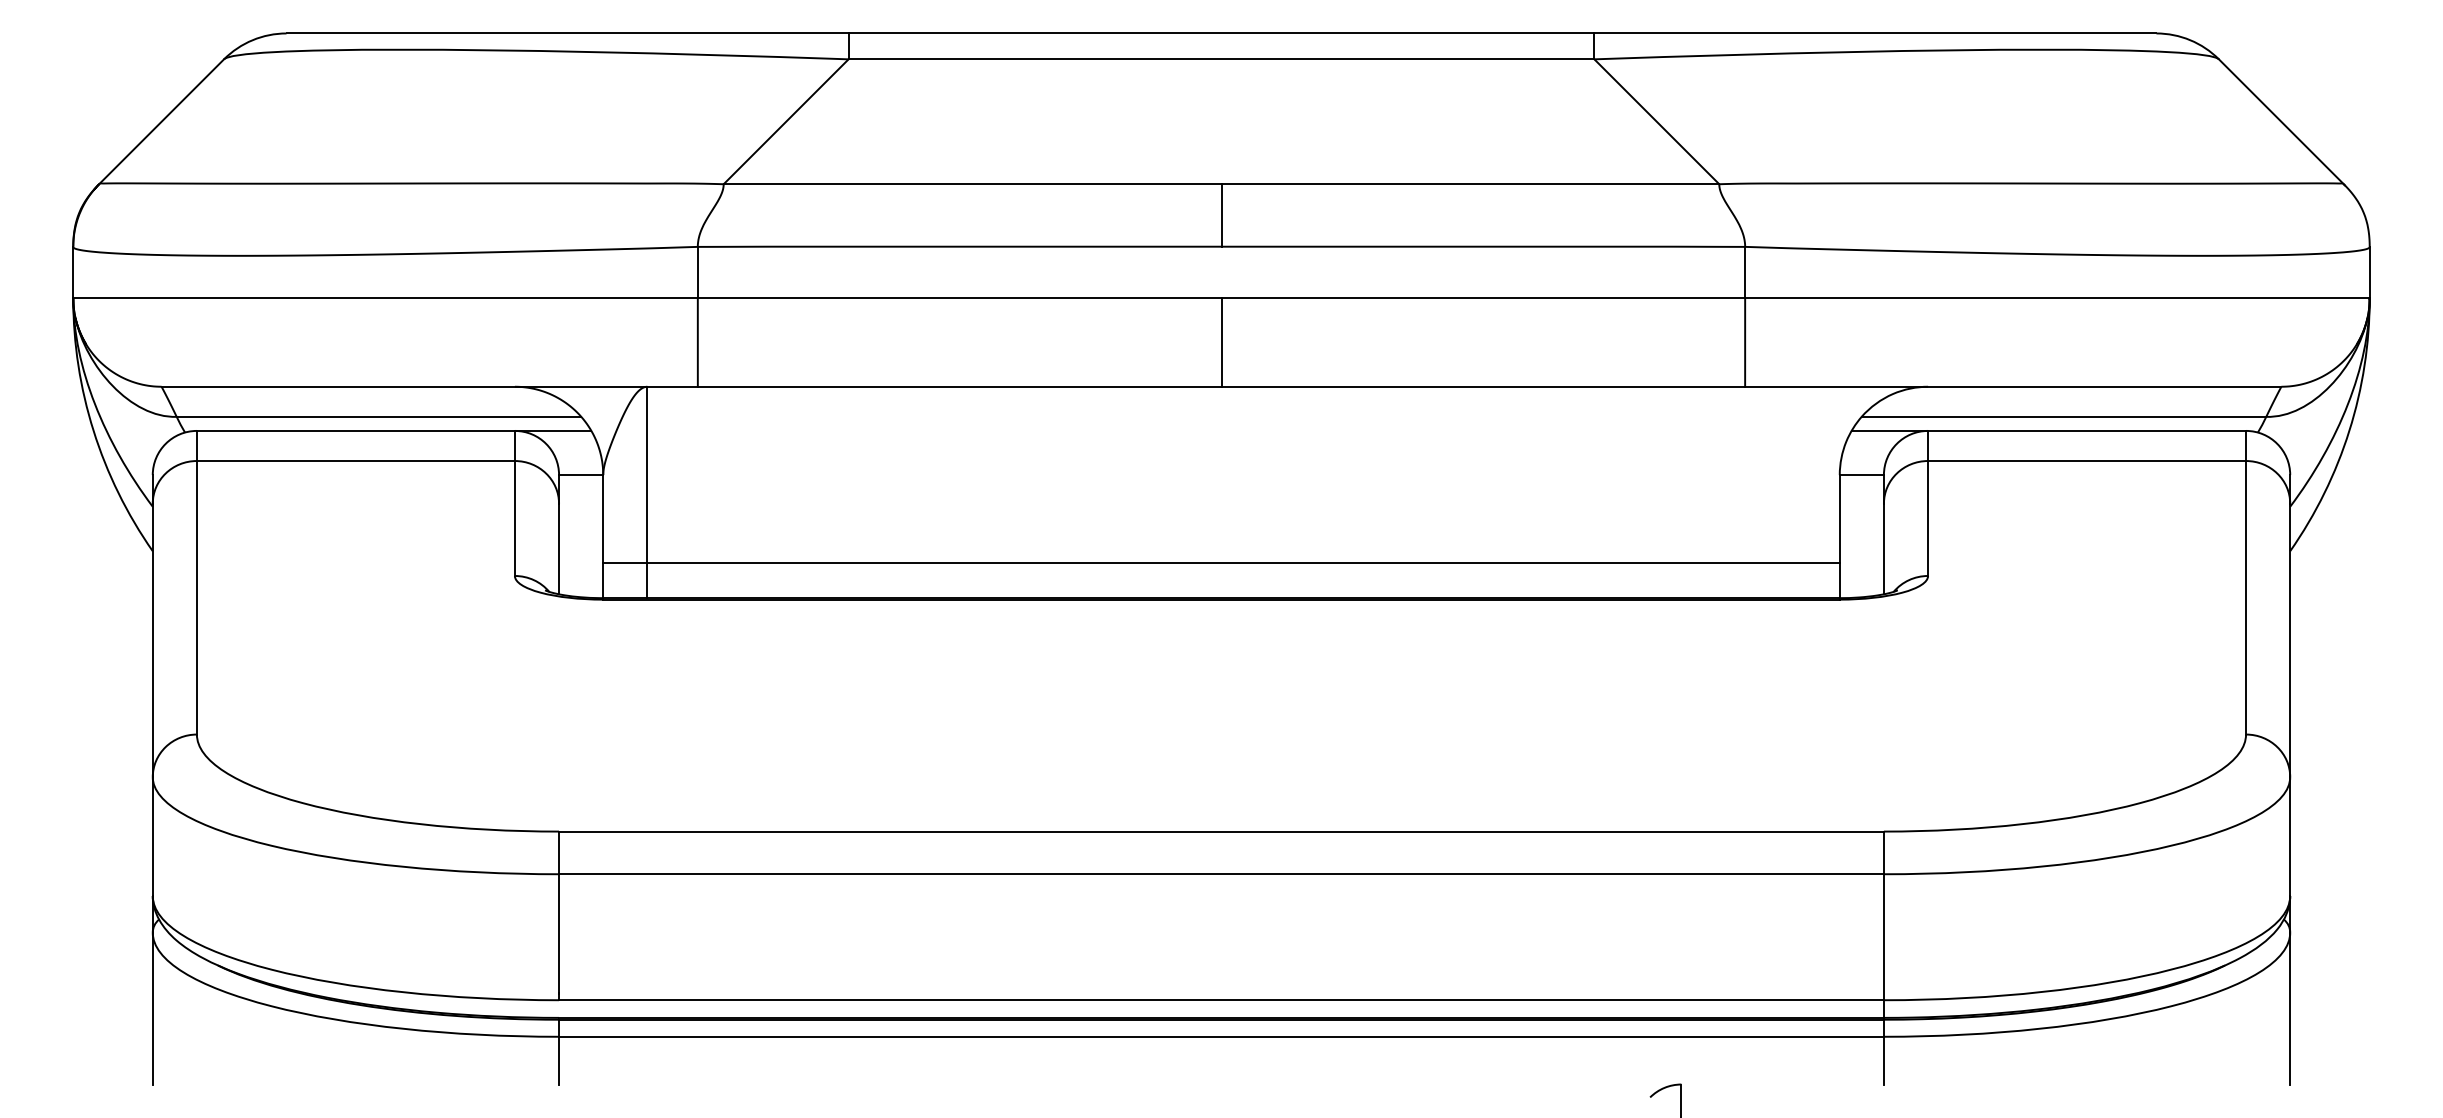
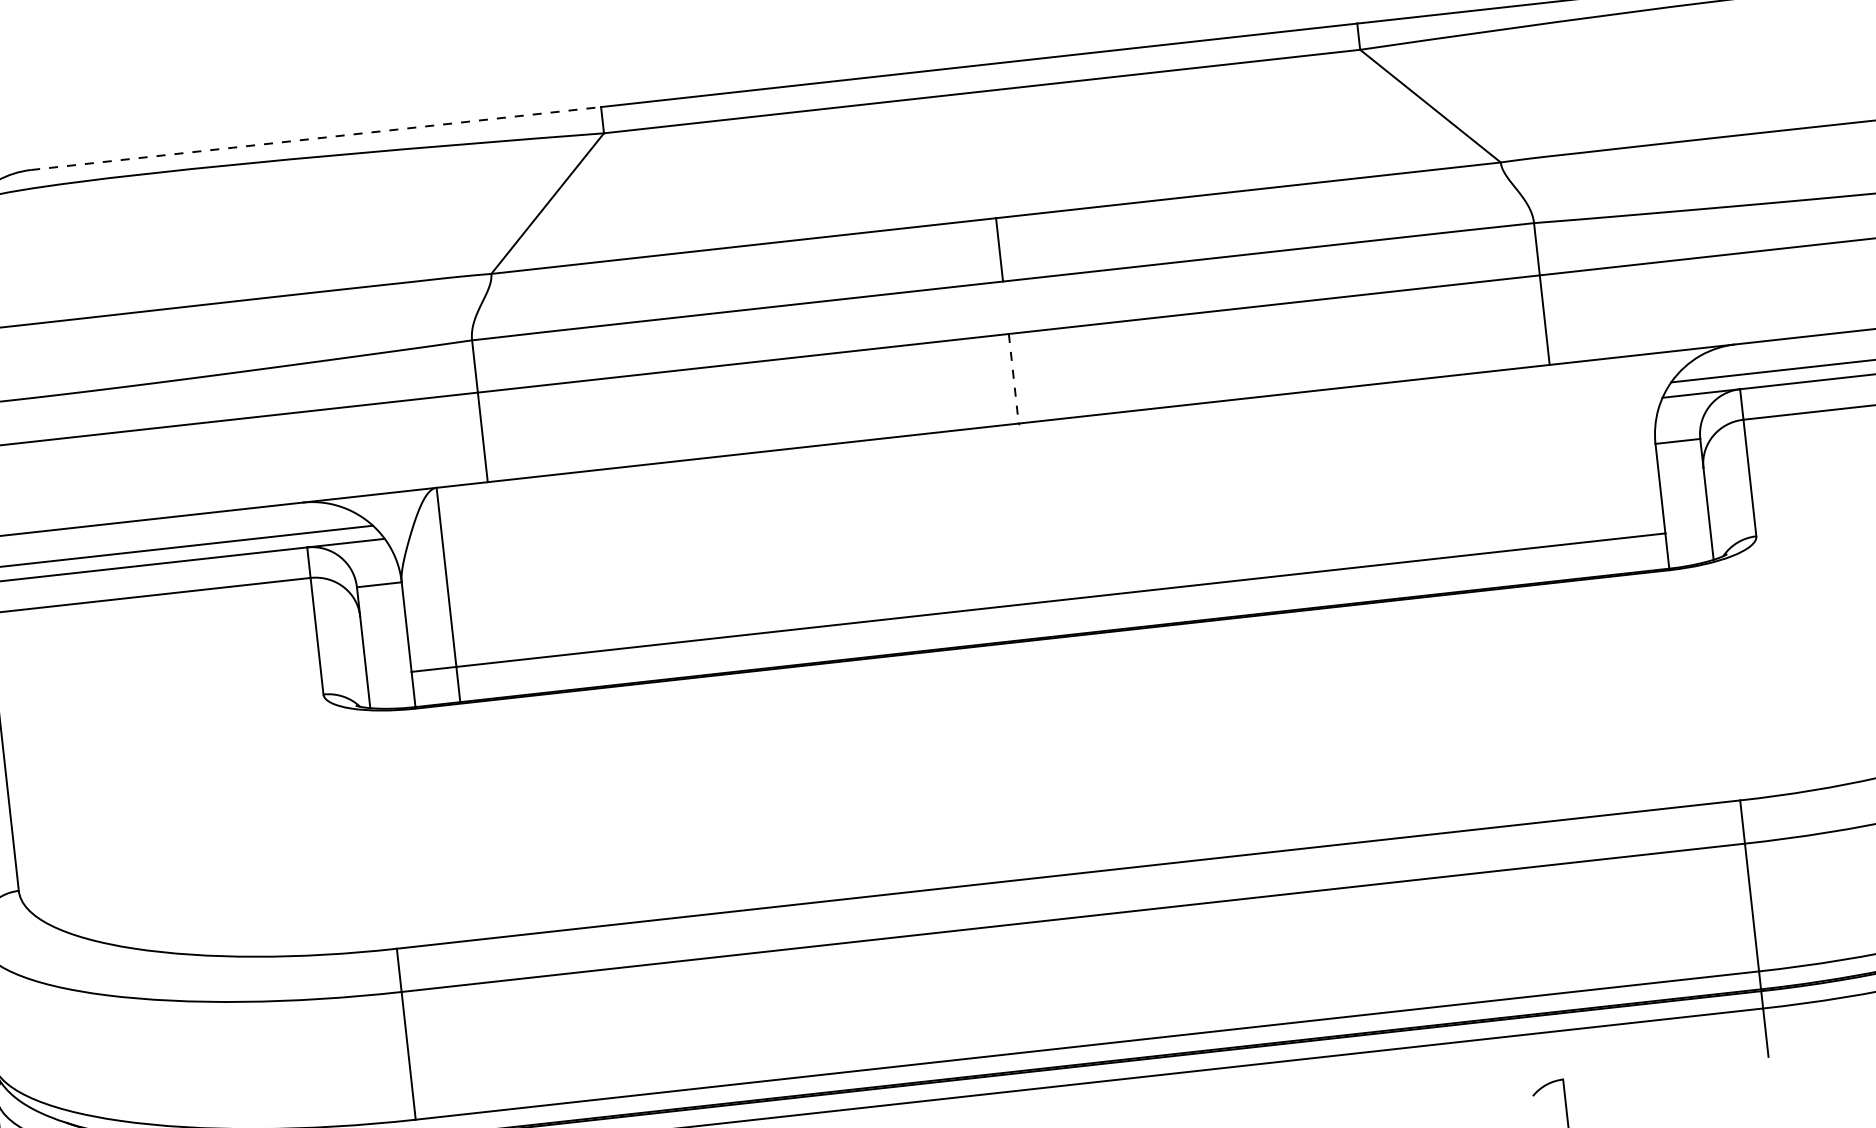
line: (568, 33) -> (317, 138), solid -> dashed
line: (1221, 343) -> (1013, 379), solid -> dashed

